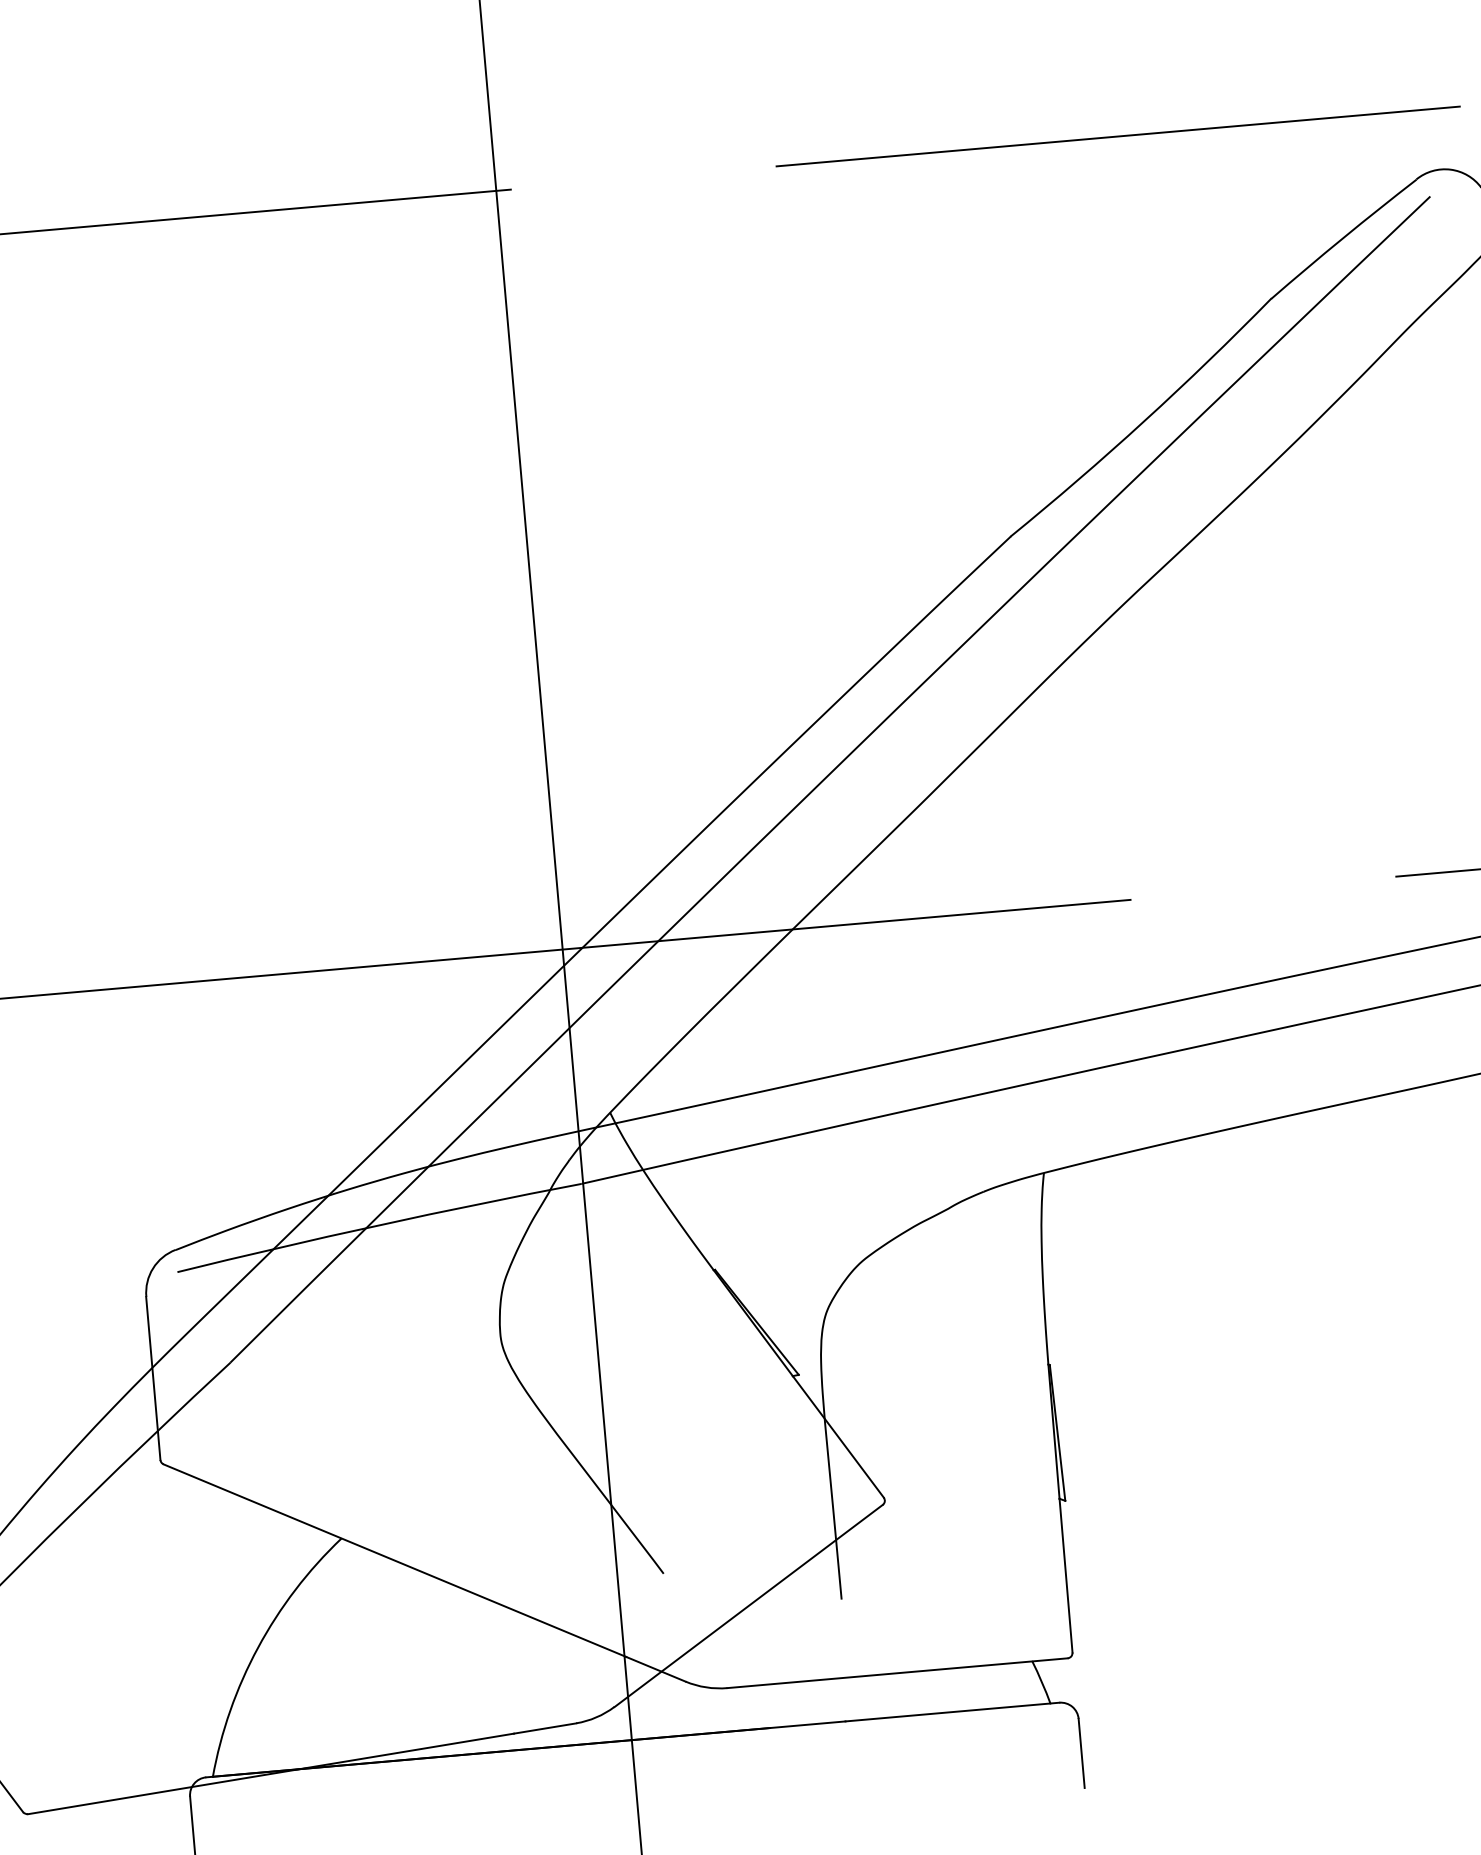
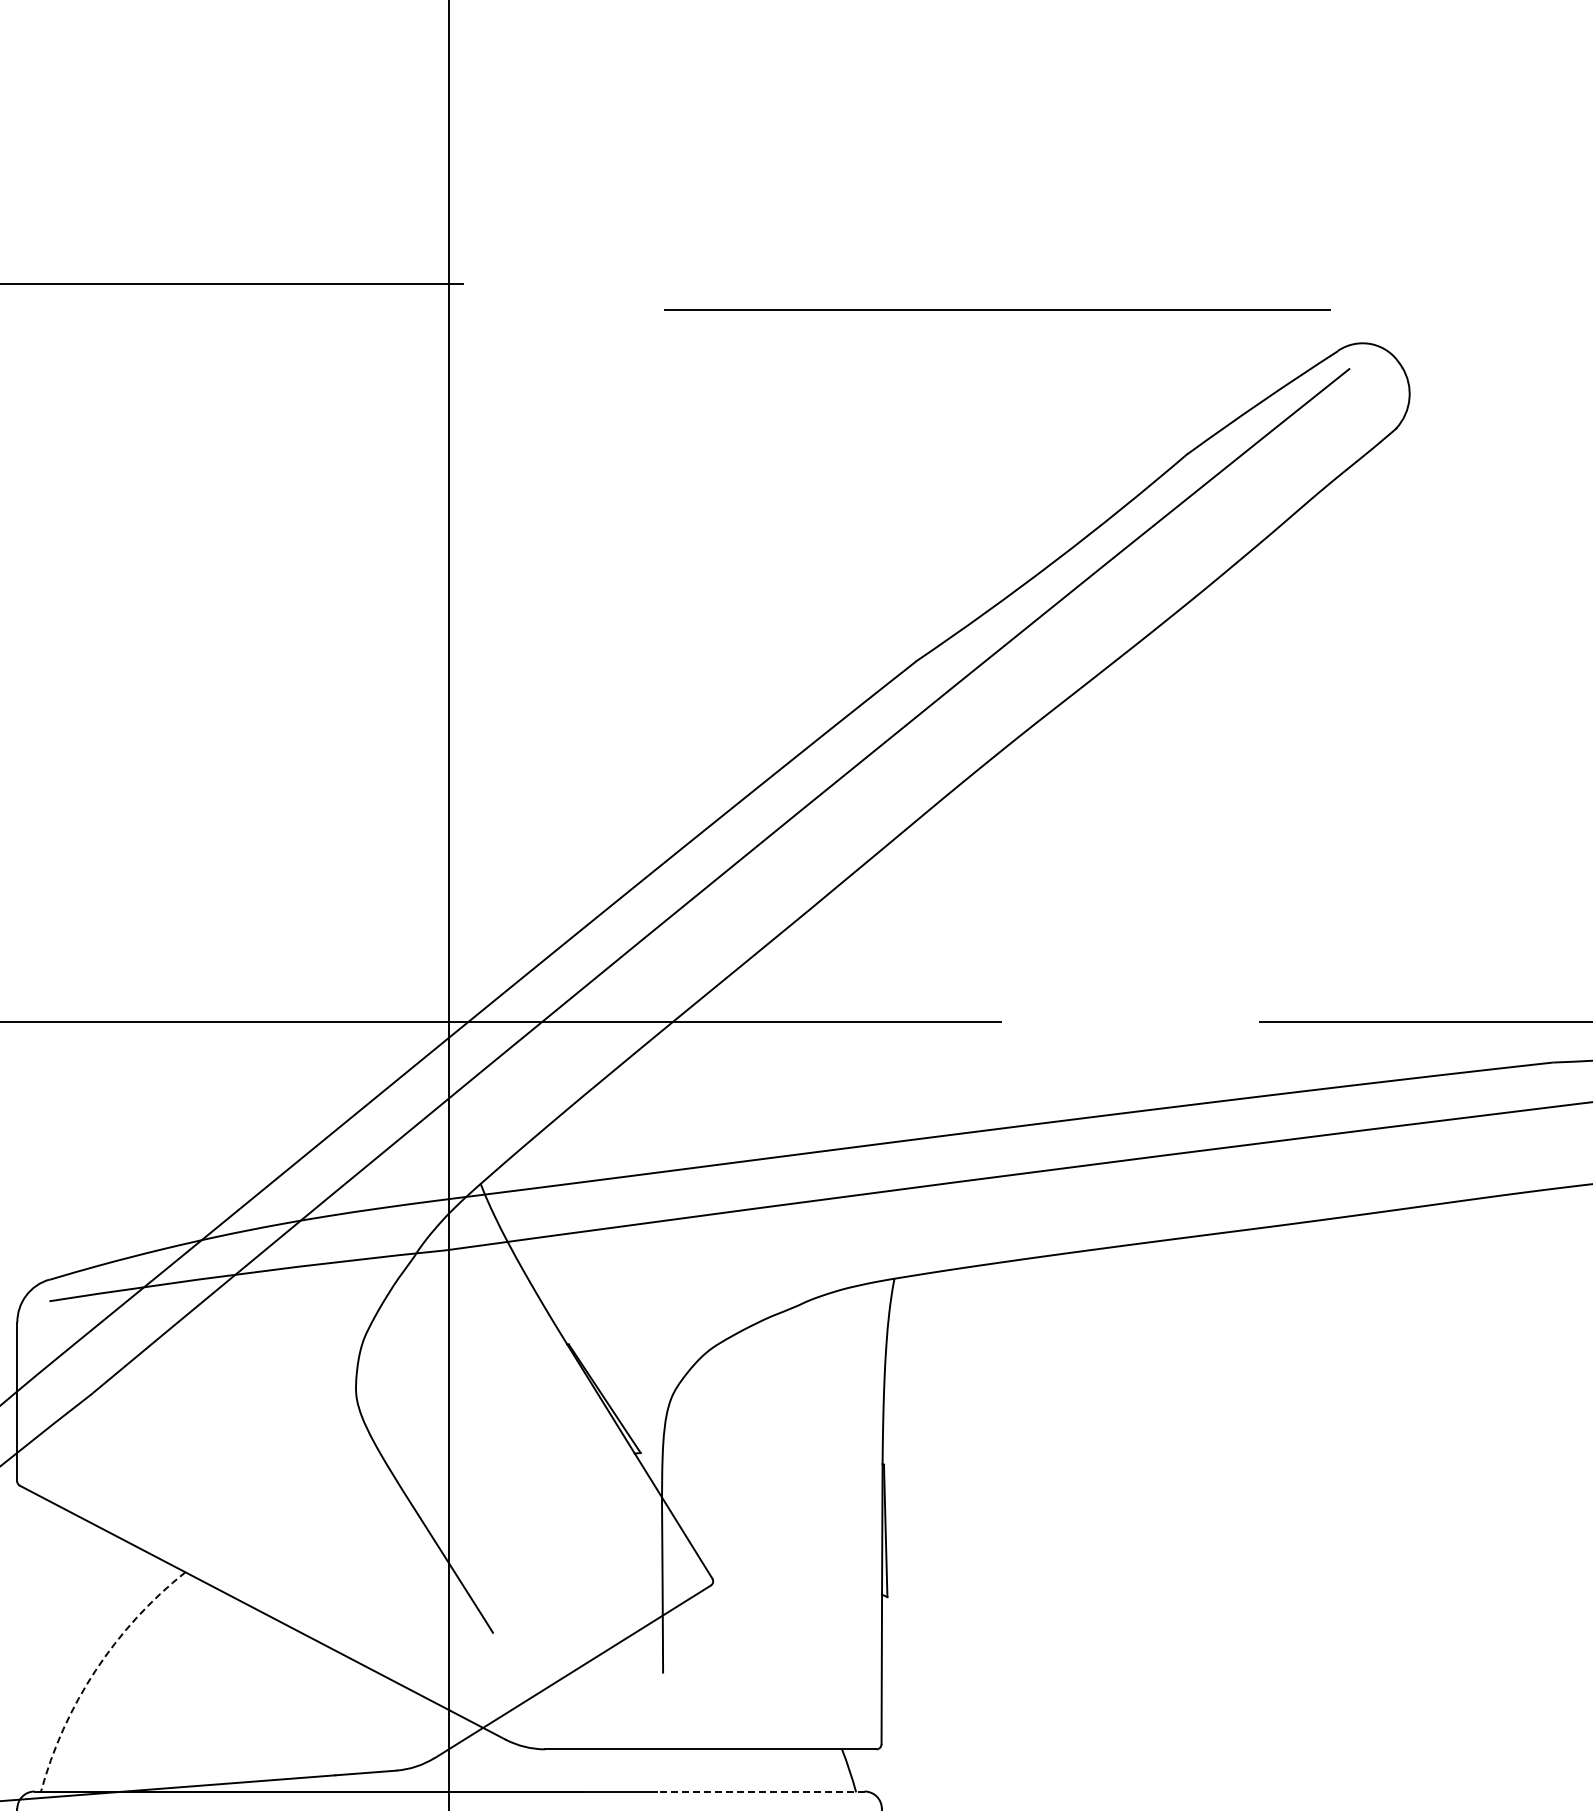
line: (1117, 135) -> (997, 309), moved
arc: (257, 1647) -> (95, 1670), solid -> dashed
line: (952, 1712) -> (760, 1791), solid -> dashed

